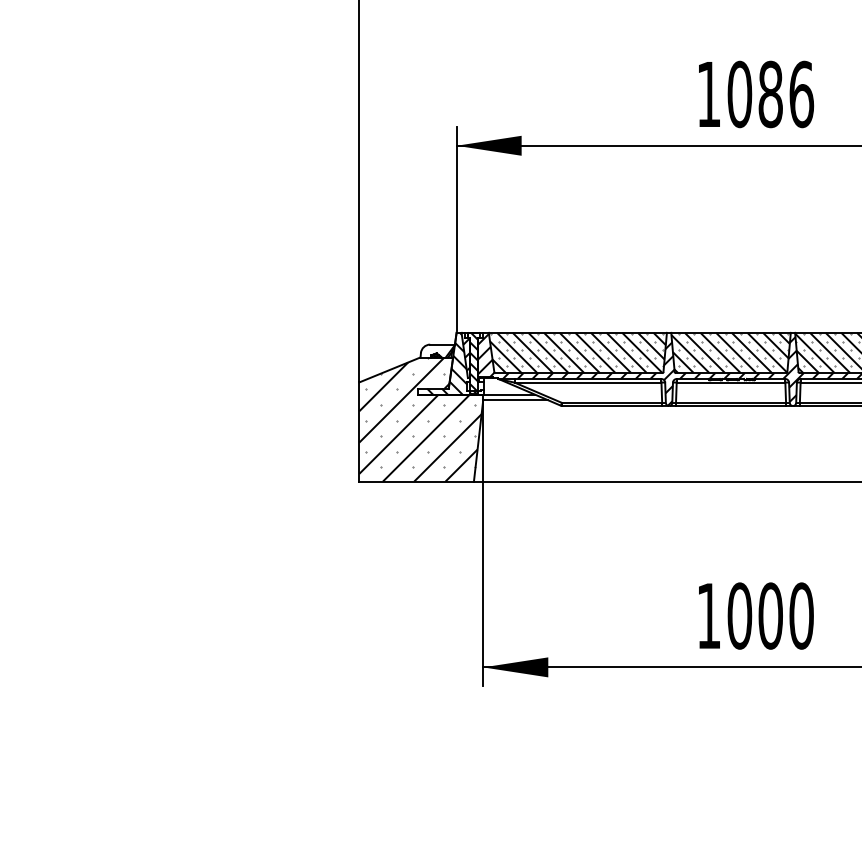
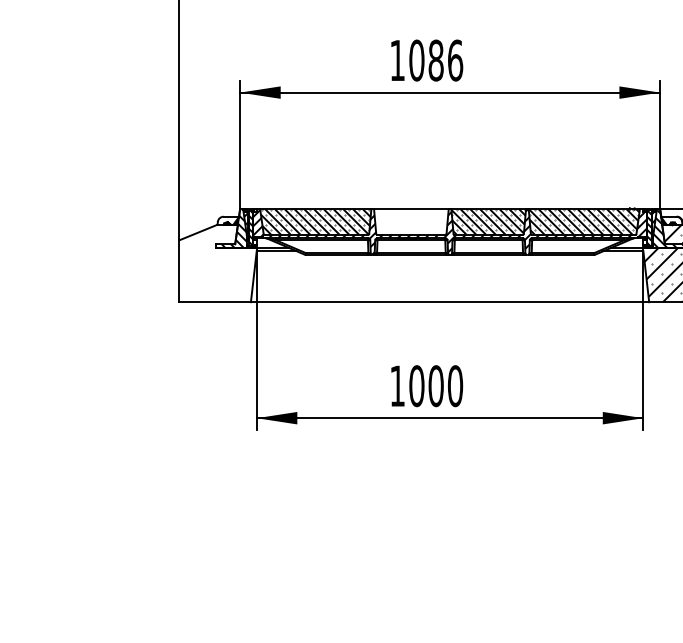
hatch: (731, 352) -> (411, 221), removed
hatch: (420, 419) -> (217, 263), removed

